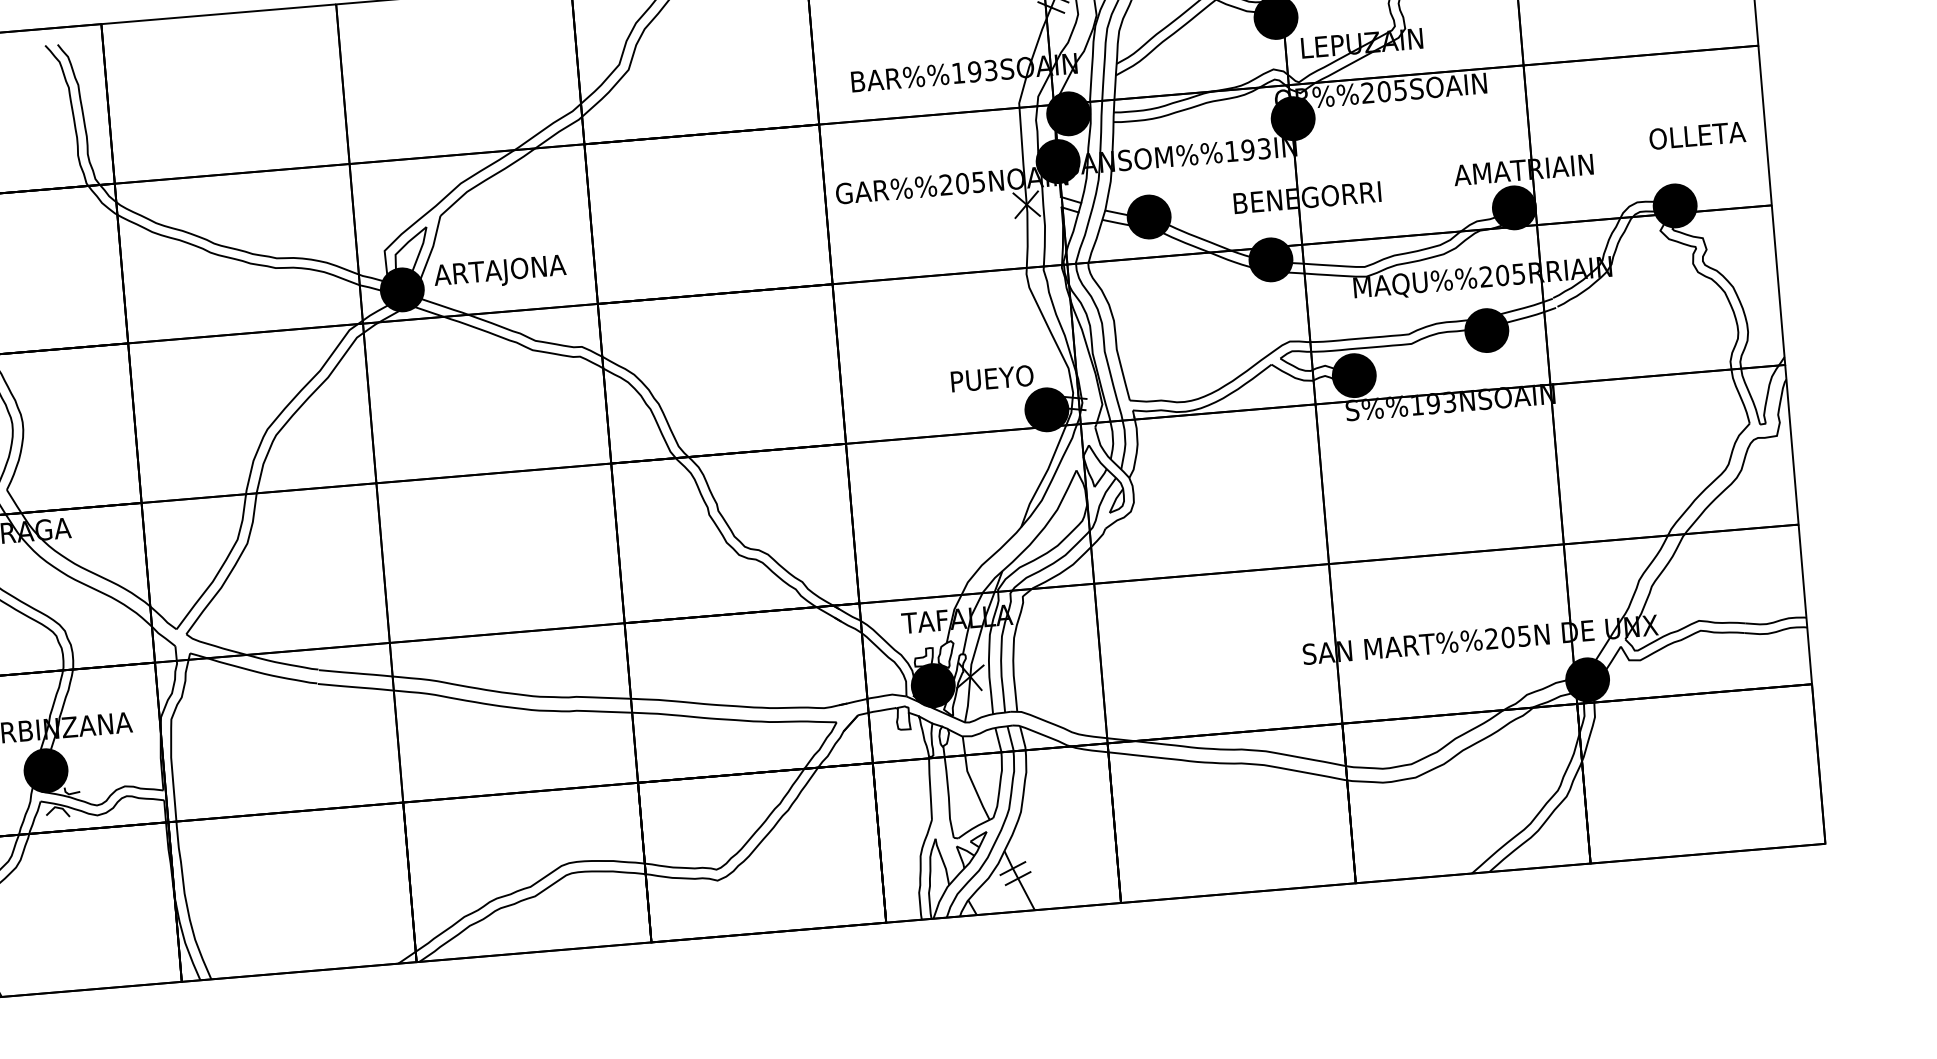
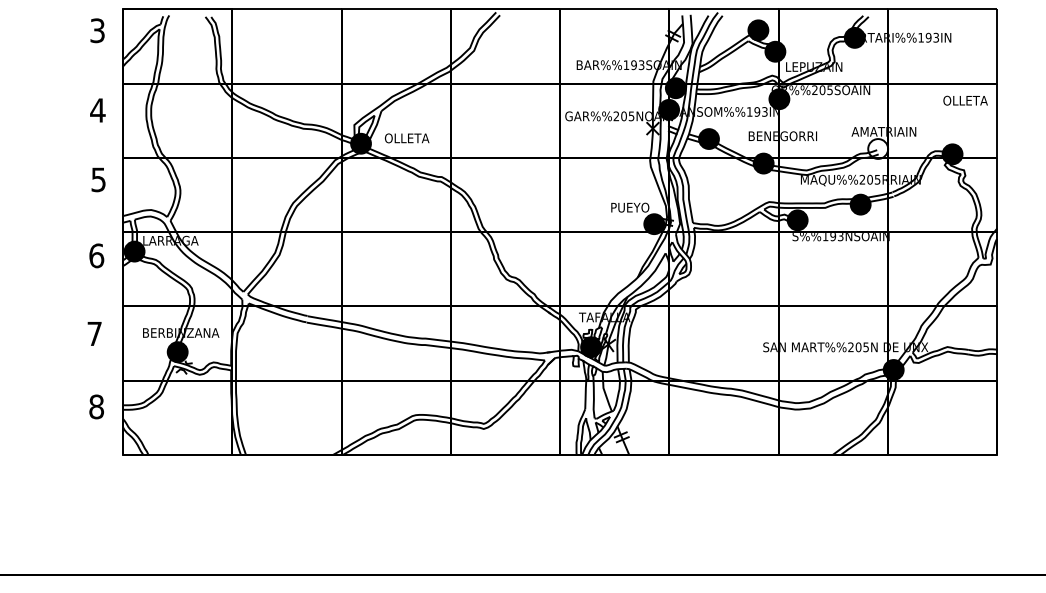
text: (1697, 135) -> (965, 100), moved
fill: (1514, 206) -> (878, 148), removed
text: (499, 272) -> (406, 139), ARTAJONA -> OLLETA

